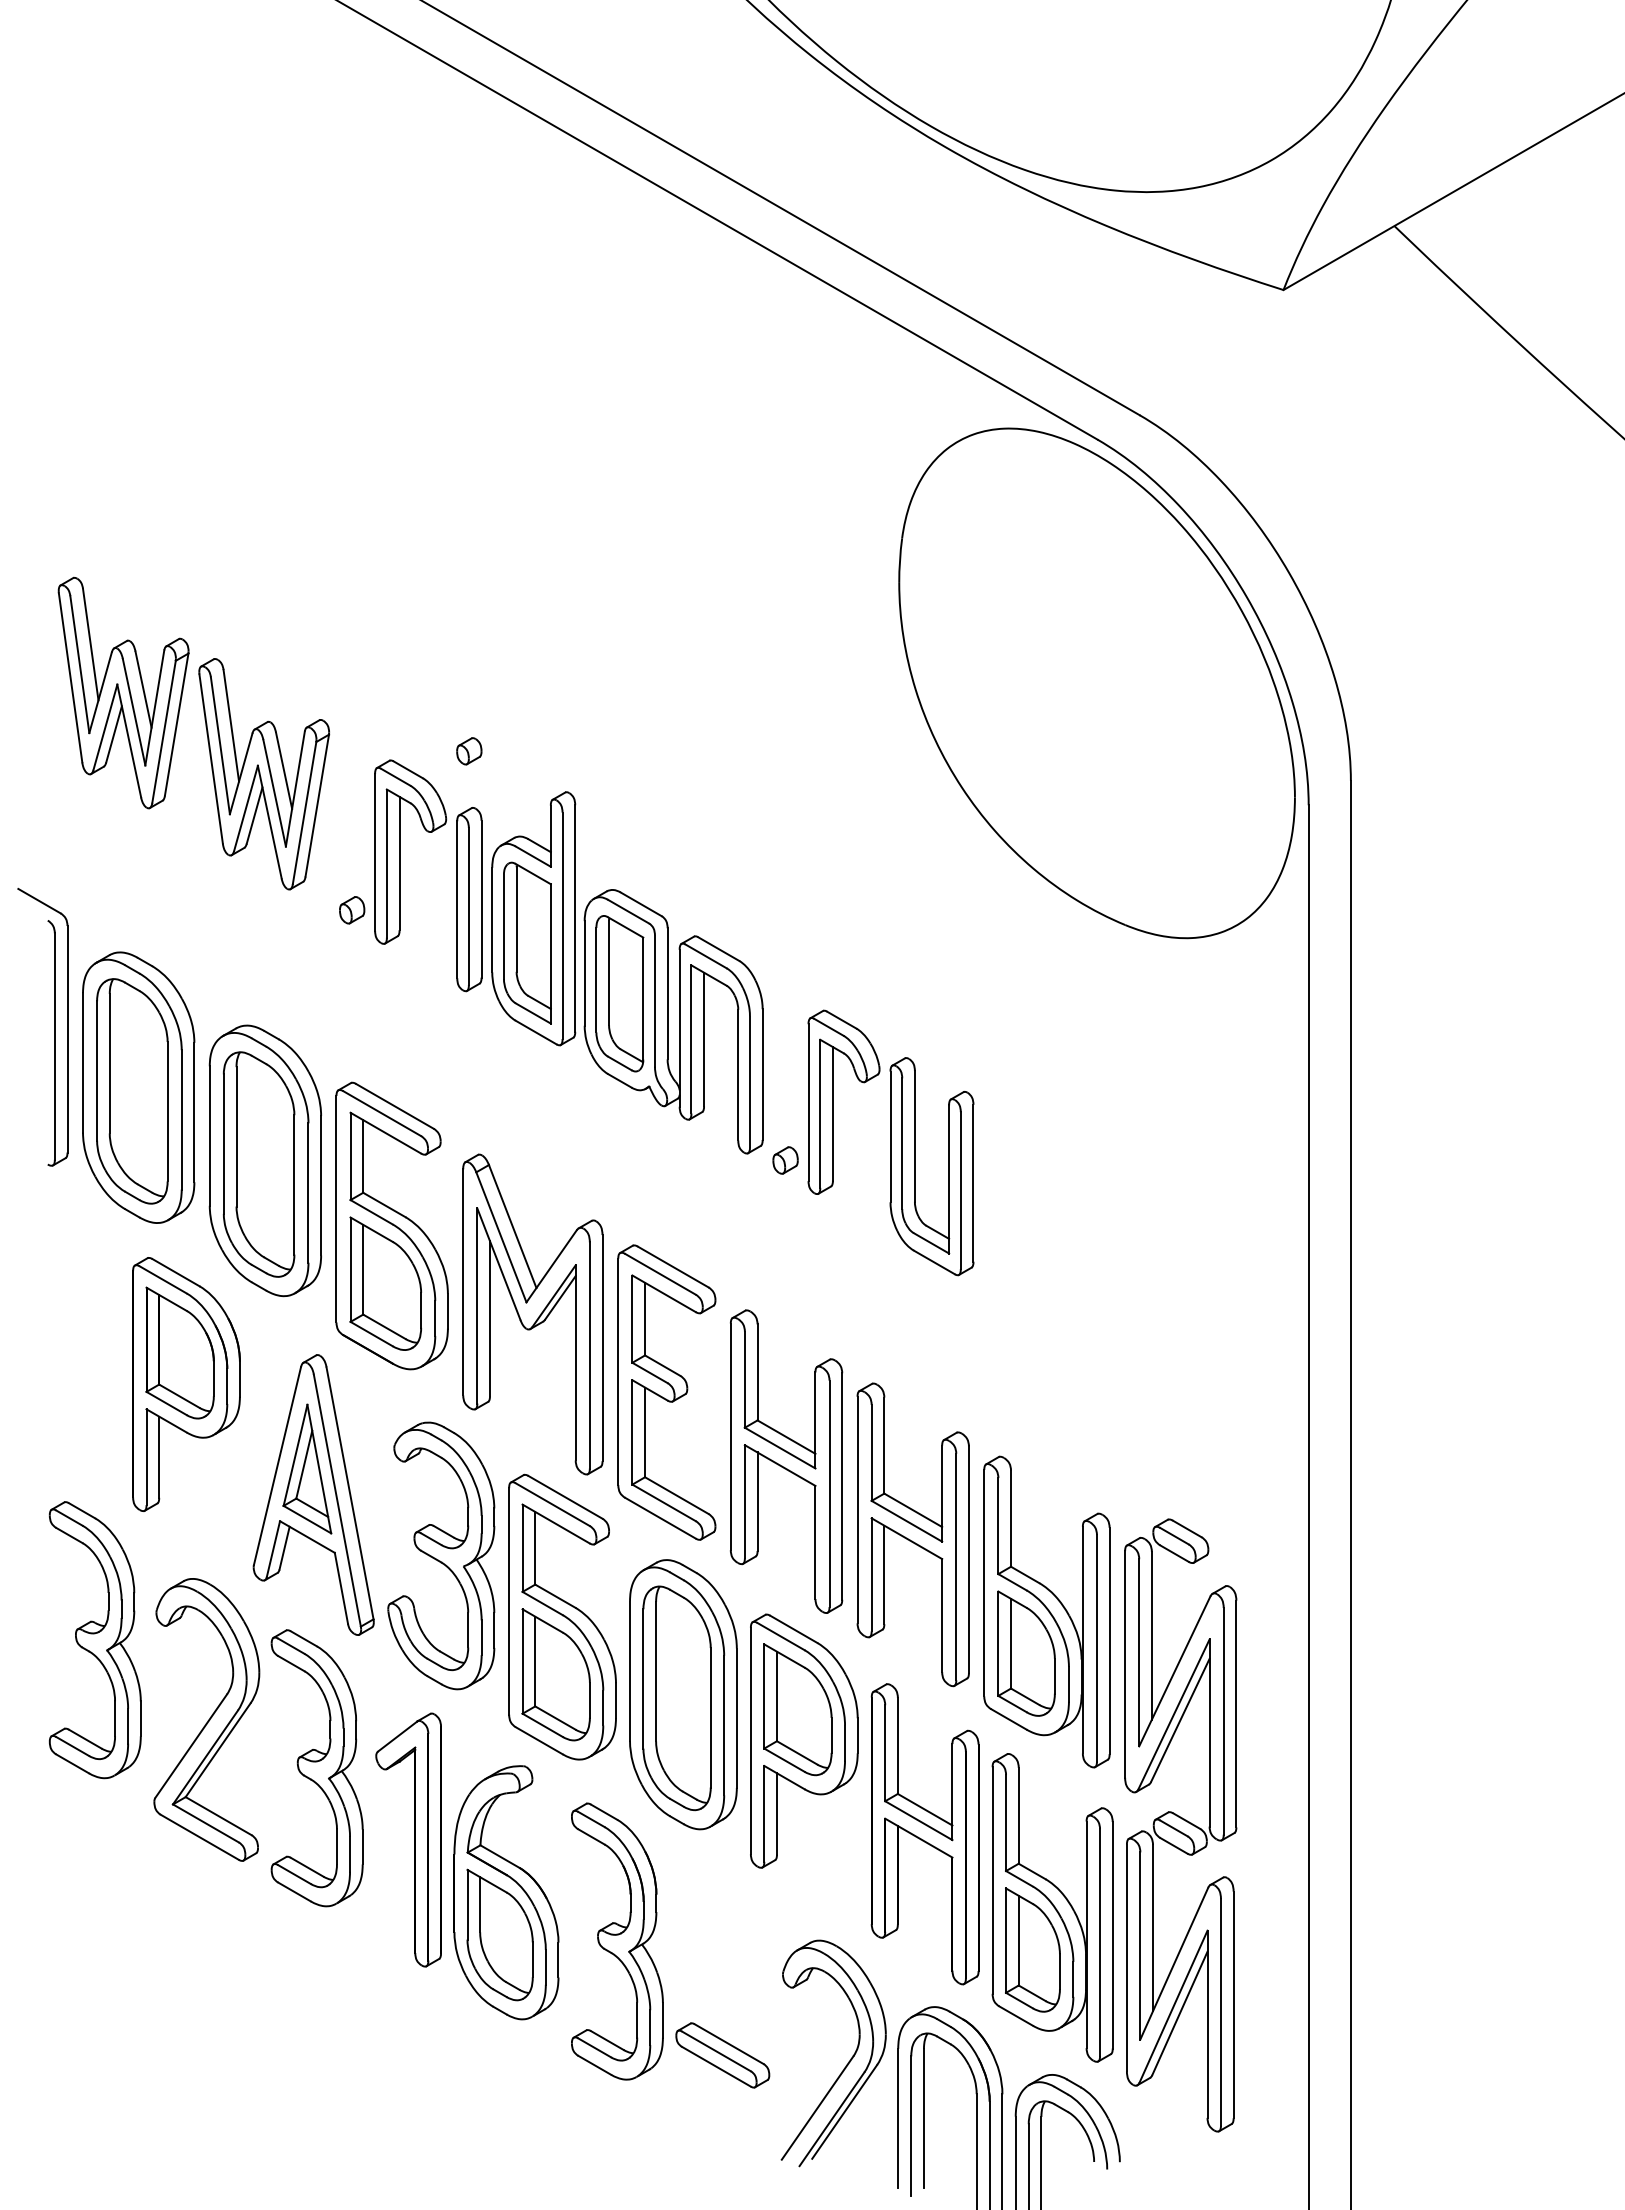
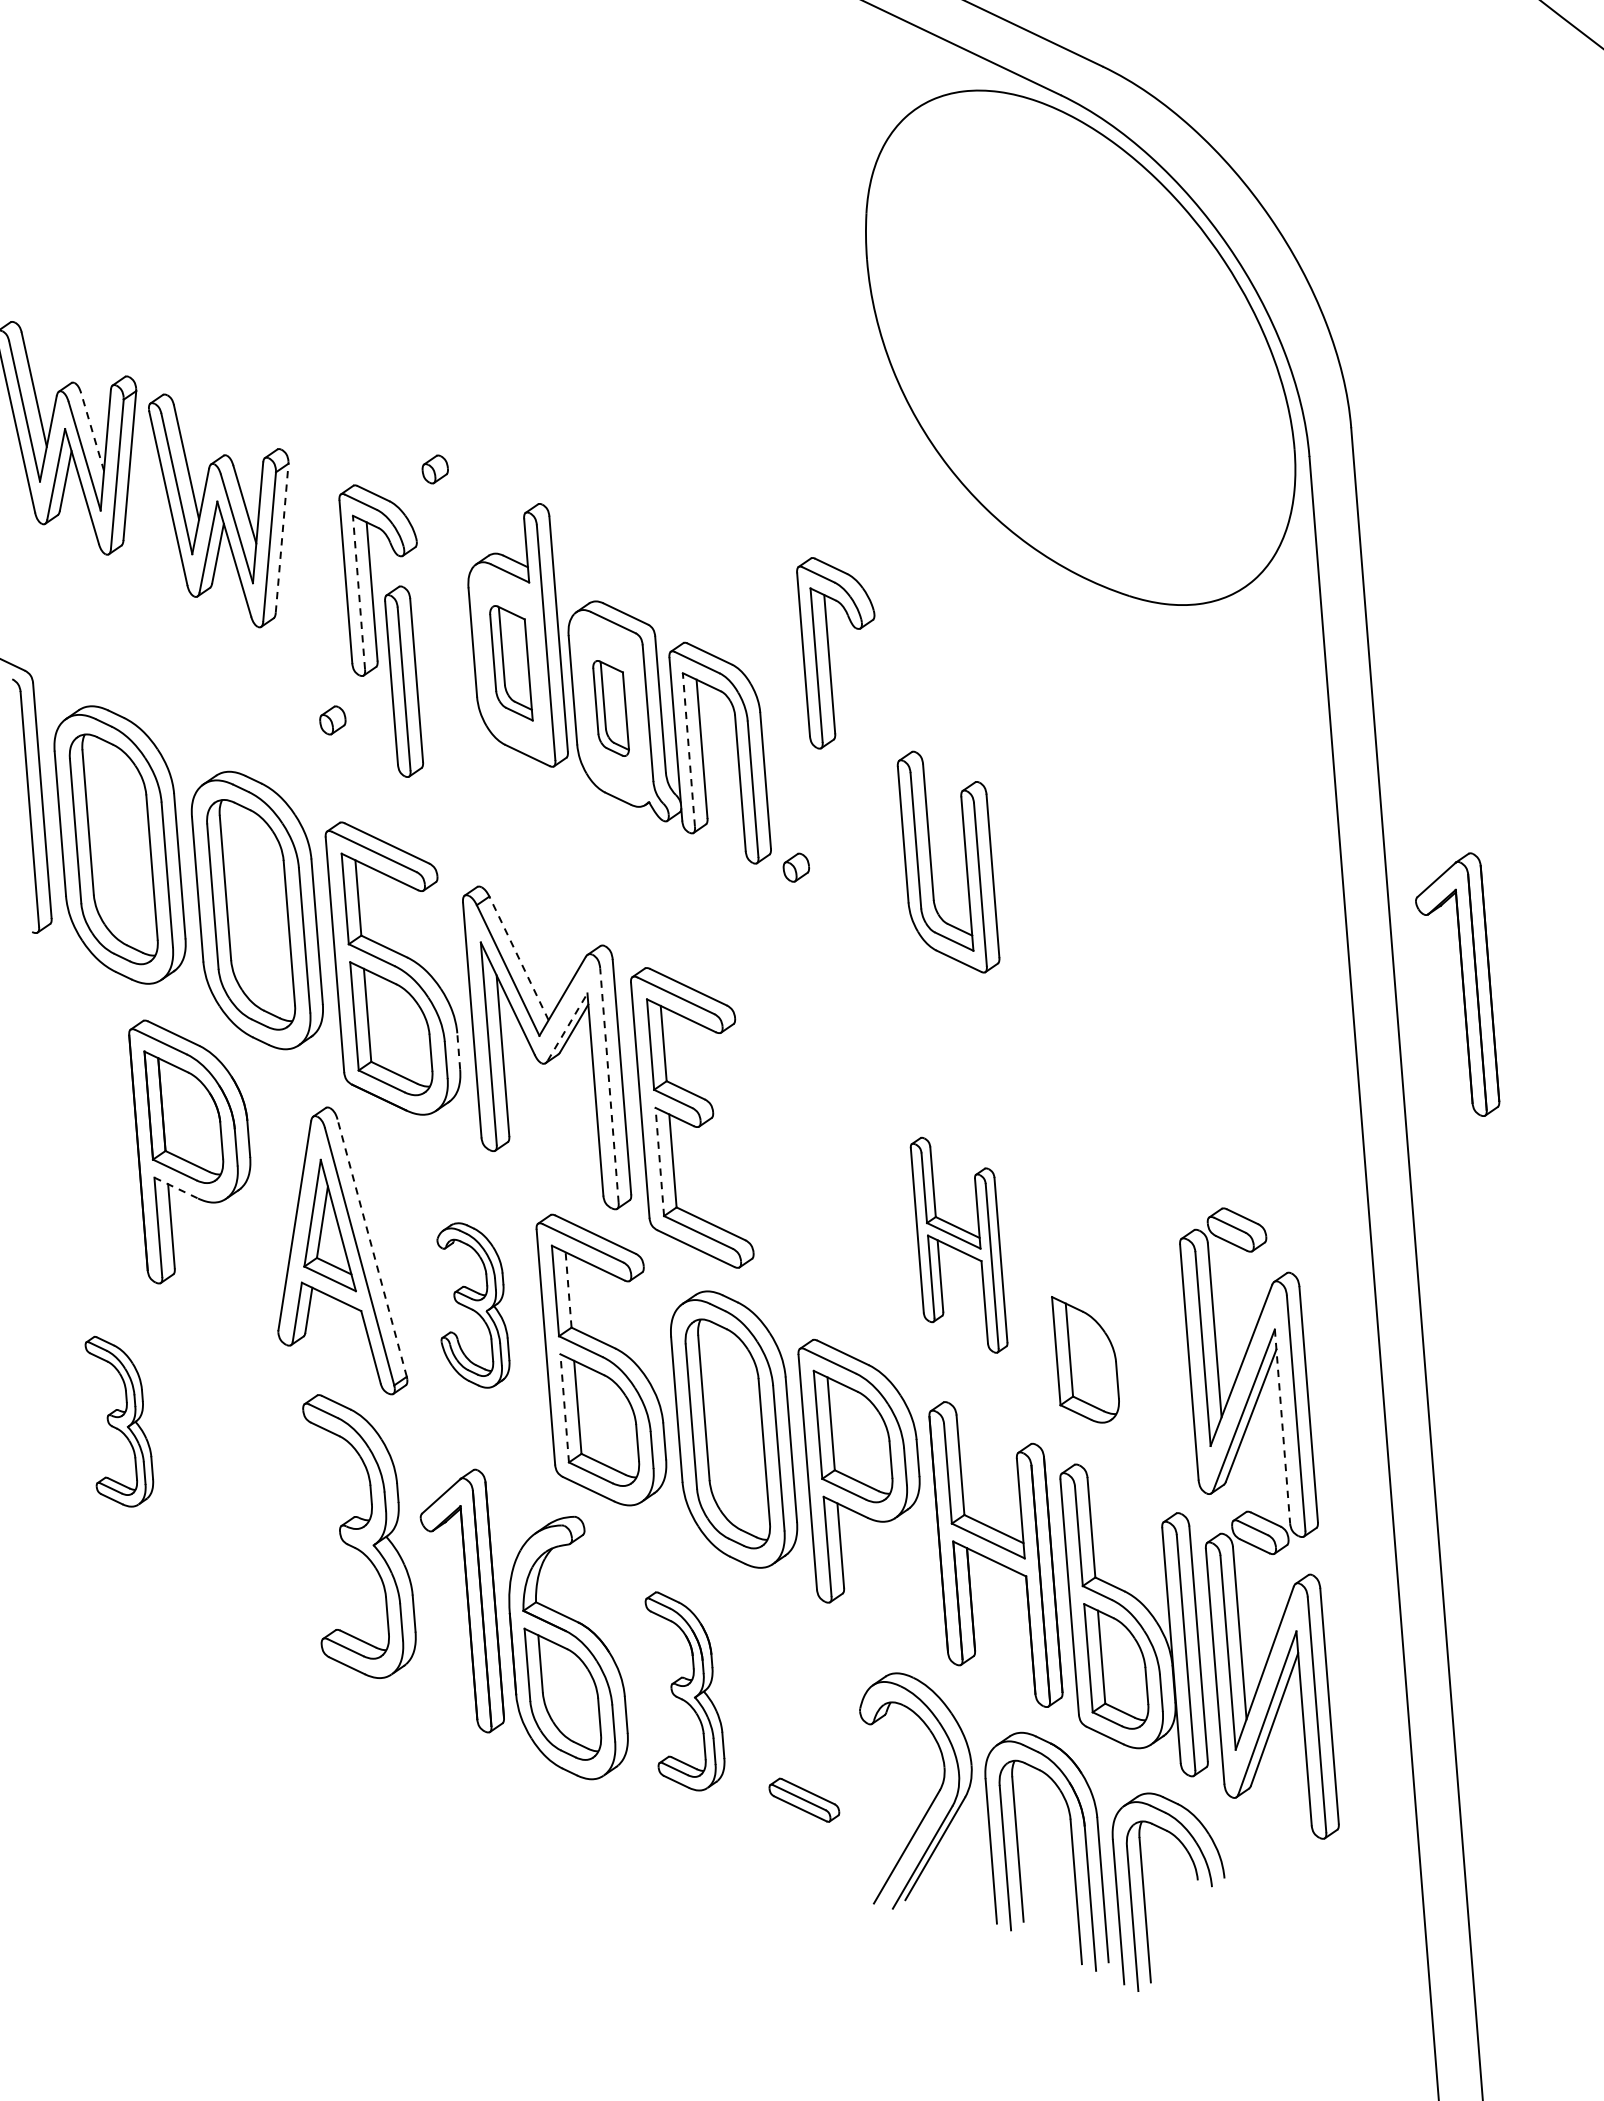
line: (143, 689) -> (92, 431), solid -> dashed
line: (317, 805) -> (282, 538), solid -> dashed
line: (386, 863) -> (358, 592), solid -> dashed
part: (469, 899) -> (404, 681), moved
part: (352, 910) -> (333, 720), moved
part: (527, 942) -> (511, 662), size x0.7
part: (619, 993) -> (610, 708), size x0.6
line: (691, 1038) -> (688, 748), solid -> dashed
part: (833, 1101) -> (829, 651), moved
line: (512, 1226) -> (518, 958), solid -> dashed
line: (554, 1296) -> (568, 1027), solid -> dashed
line: (447, 1310) -> (458, 1050), solid -> dashed
part: (1409, 1323) -> (1456, 985), added
line: (589, 1354) -> (609, 1084), solid -> dashed
line: (167, 1421) -> (177, 1188), solid -> dashed
line: (632, 1431) -> (659, 1161), solid -> dashed
part: (786, 1461) -> (821, 1179), removed
line: (349, 1492) -> (371, 1247), solid -> dashed
part: (912, 1534) -> (958, 1244), size x0.7
line: (535, 1547) -> (568, 1289), solid -> dashed
part: (441, 1555) -> (472, 1305), size x0.6
part: (1046, 1611) -> (1103, 1313), removed
part: (94, 1640) -> (119, 1421), size x0.6
line: (522, 1661) -> (564, 1408), solid -> dashed
part: (206, 1719) -> (241, 1494), removed
line: (1209, 1732) -> (1282, 1425), solid -> dashed
part: (617, 1941) -> (685, 1690), size x0.7
part: (722, 2055) -> (804, 1800), size x0.7

